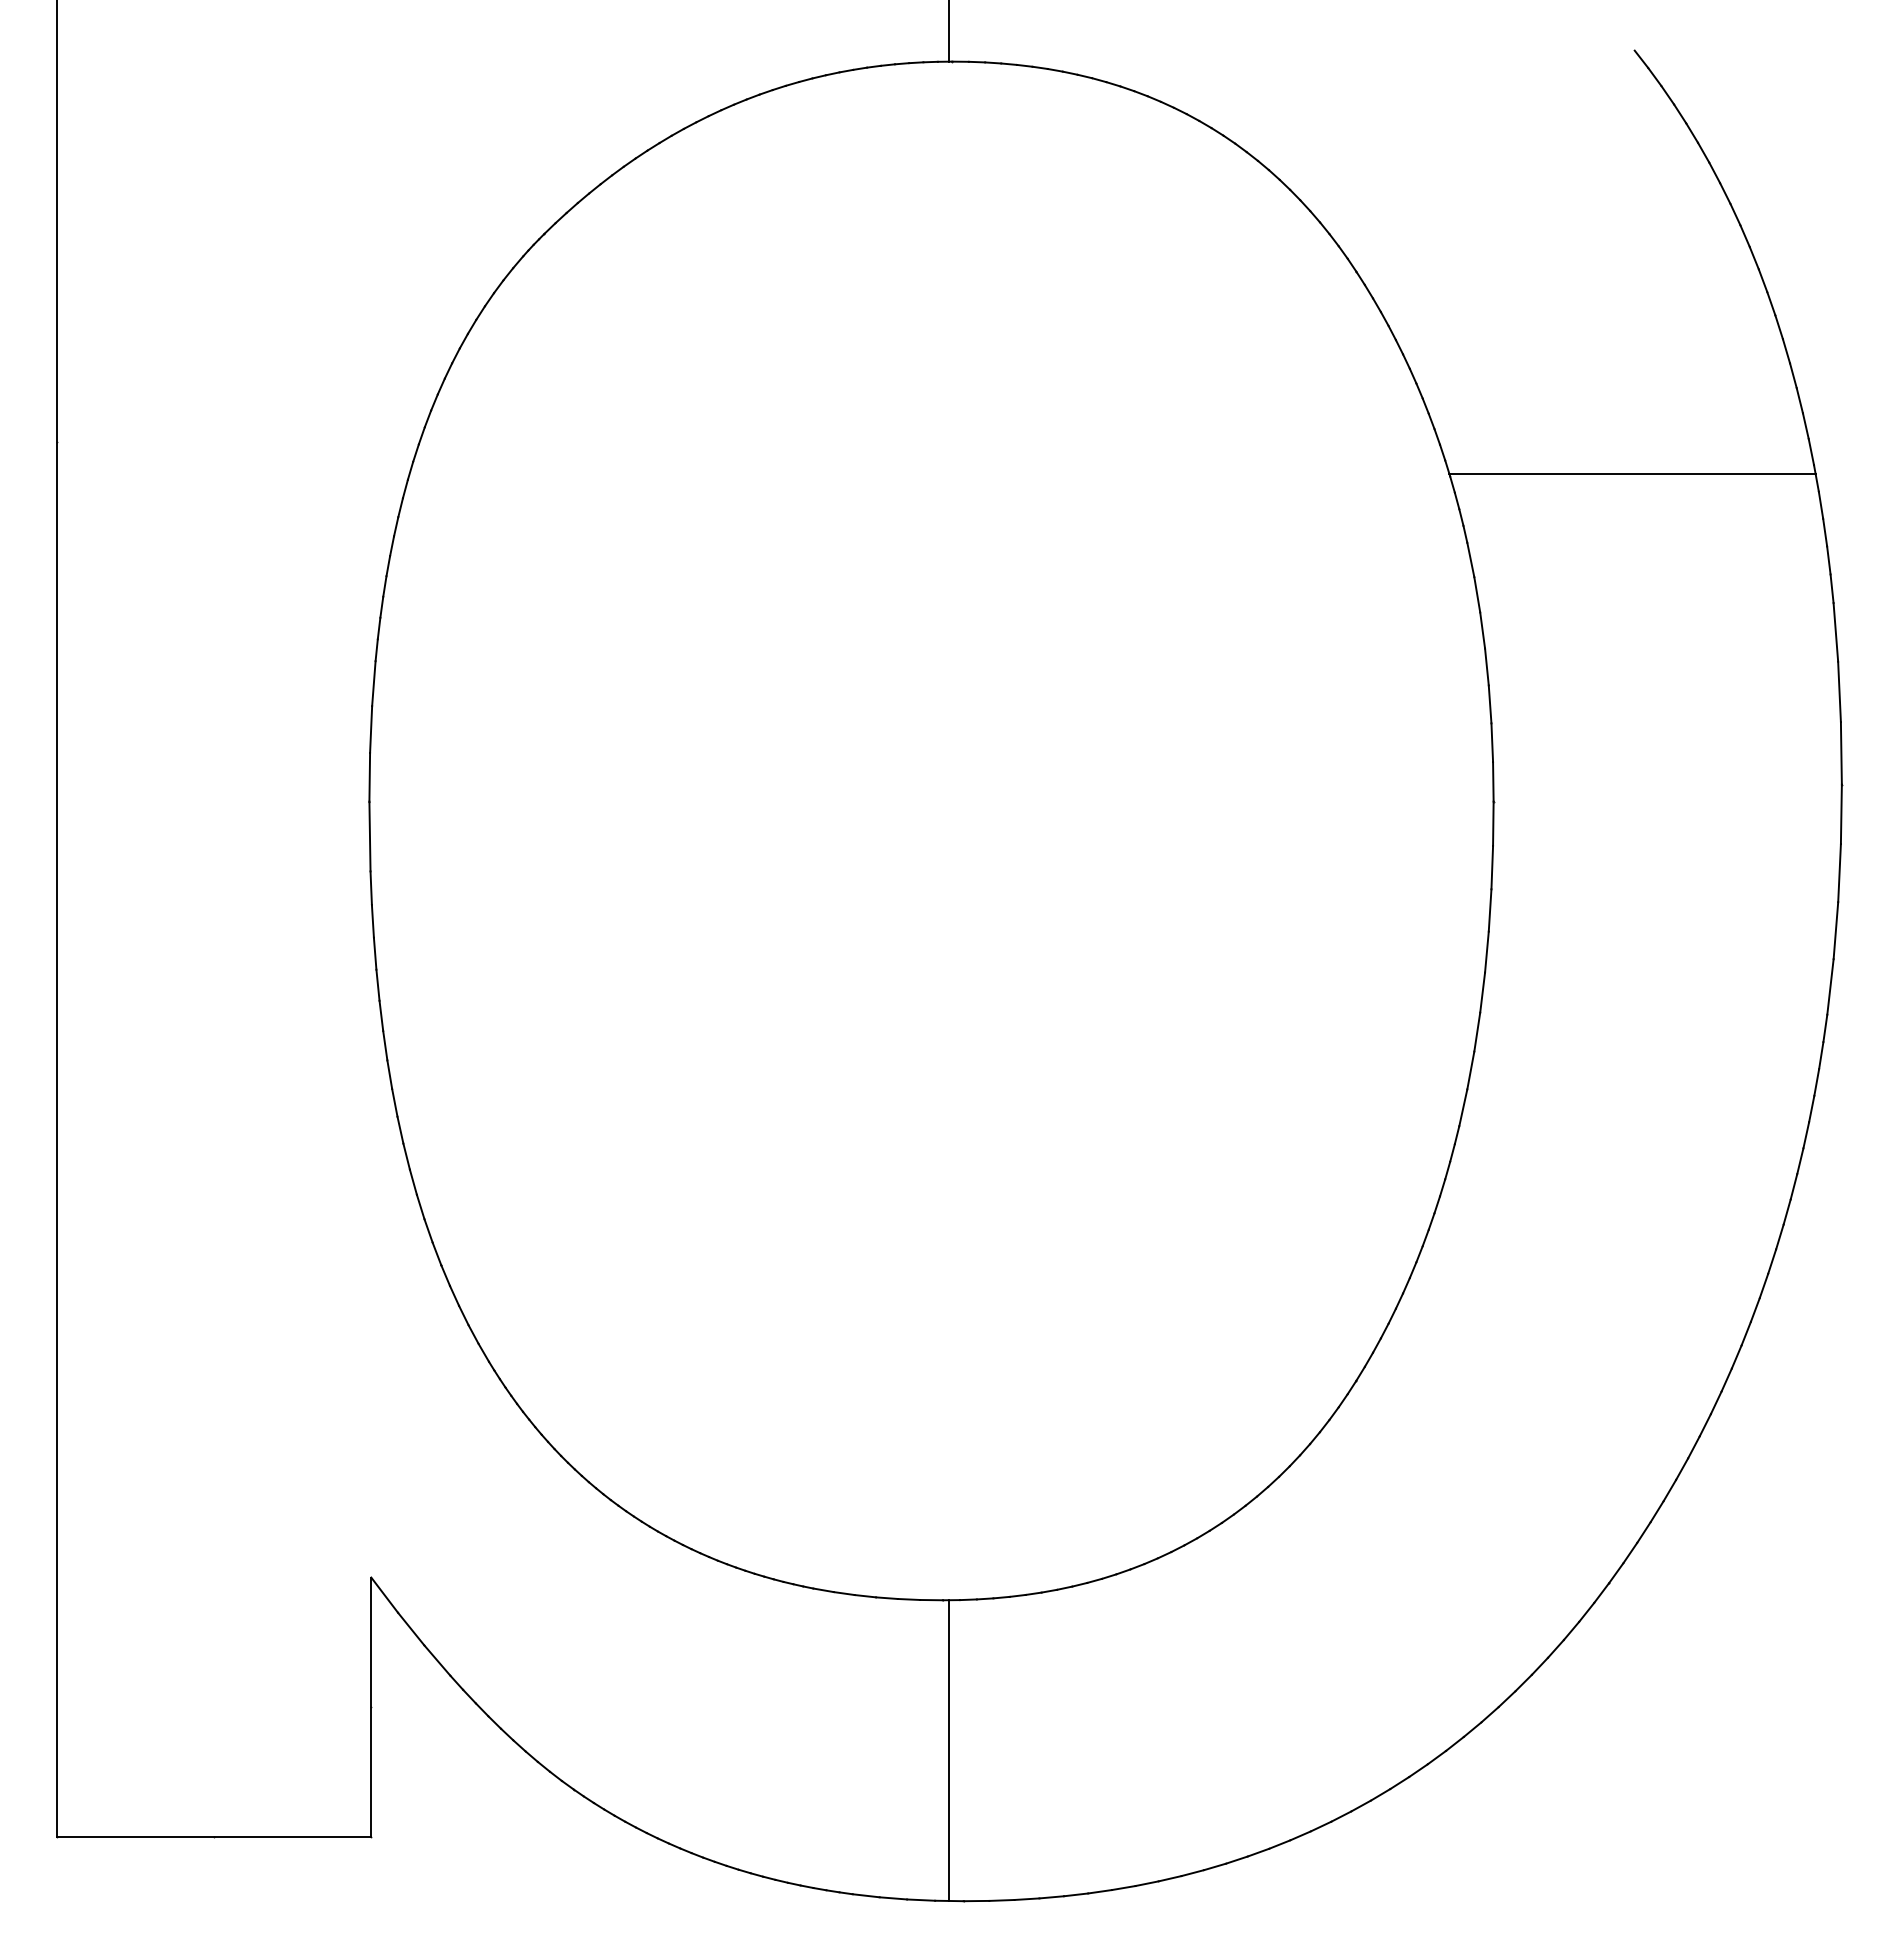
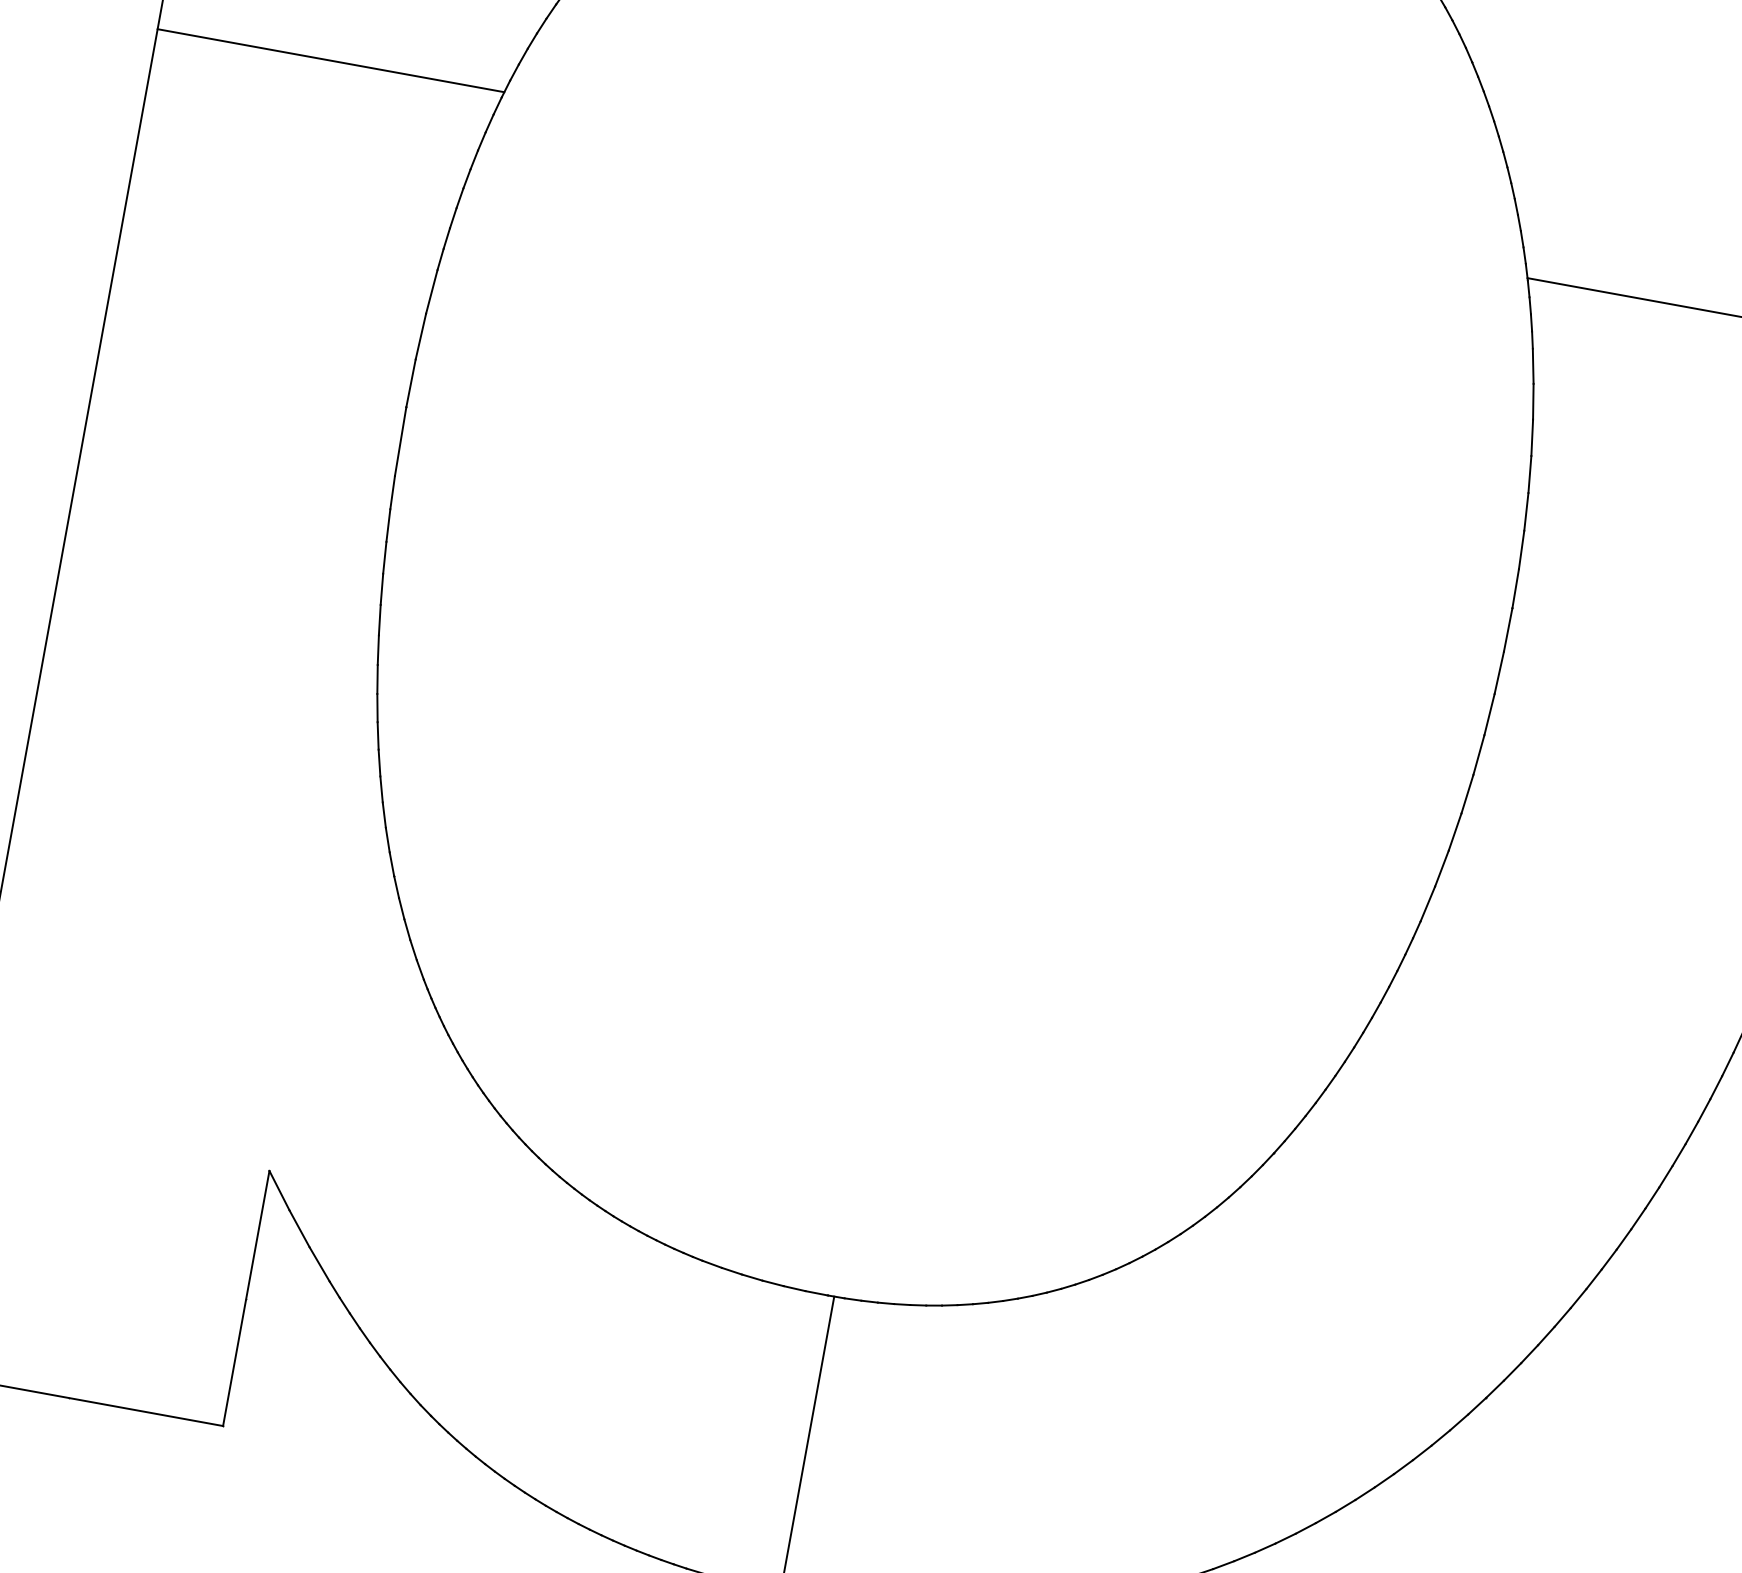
line: (233, 474) -> (331, 60), added

